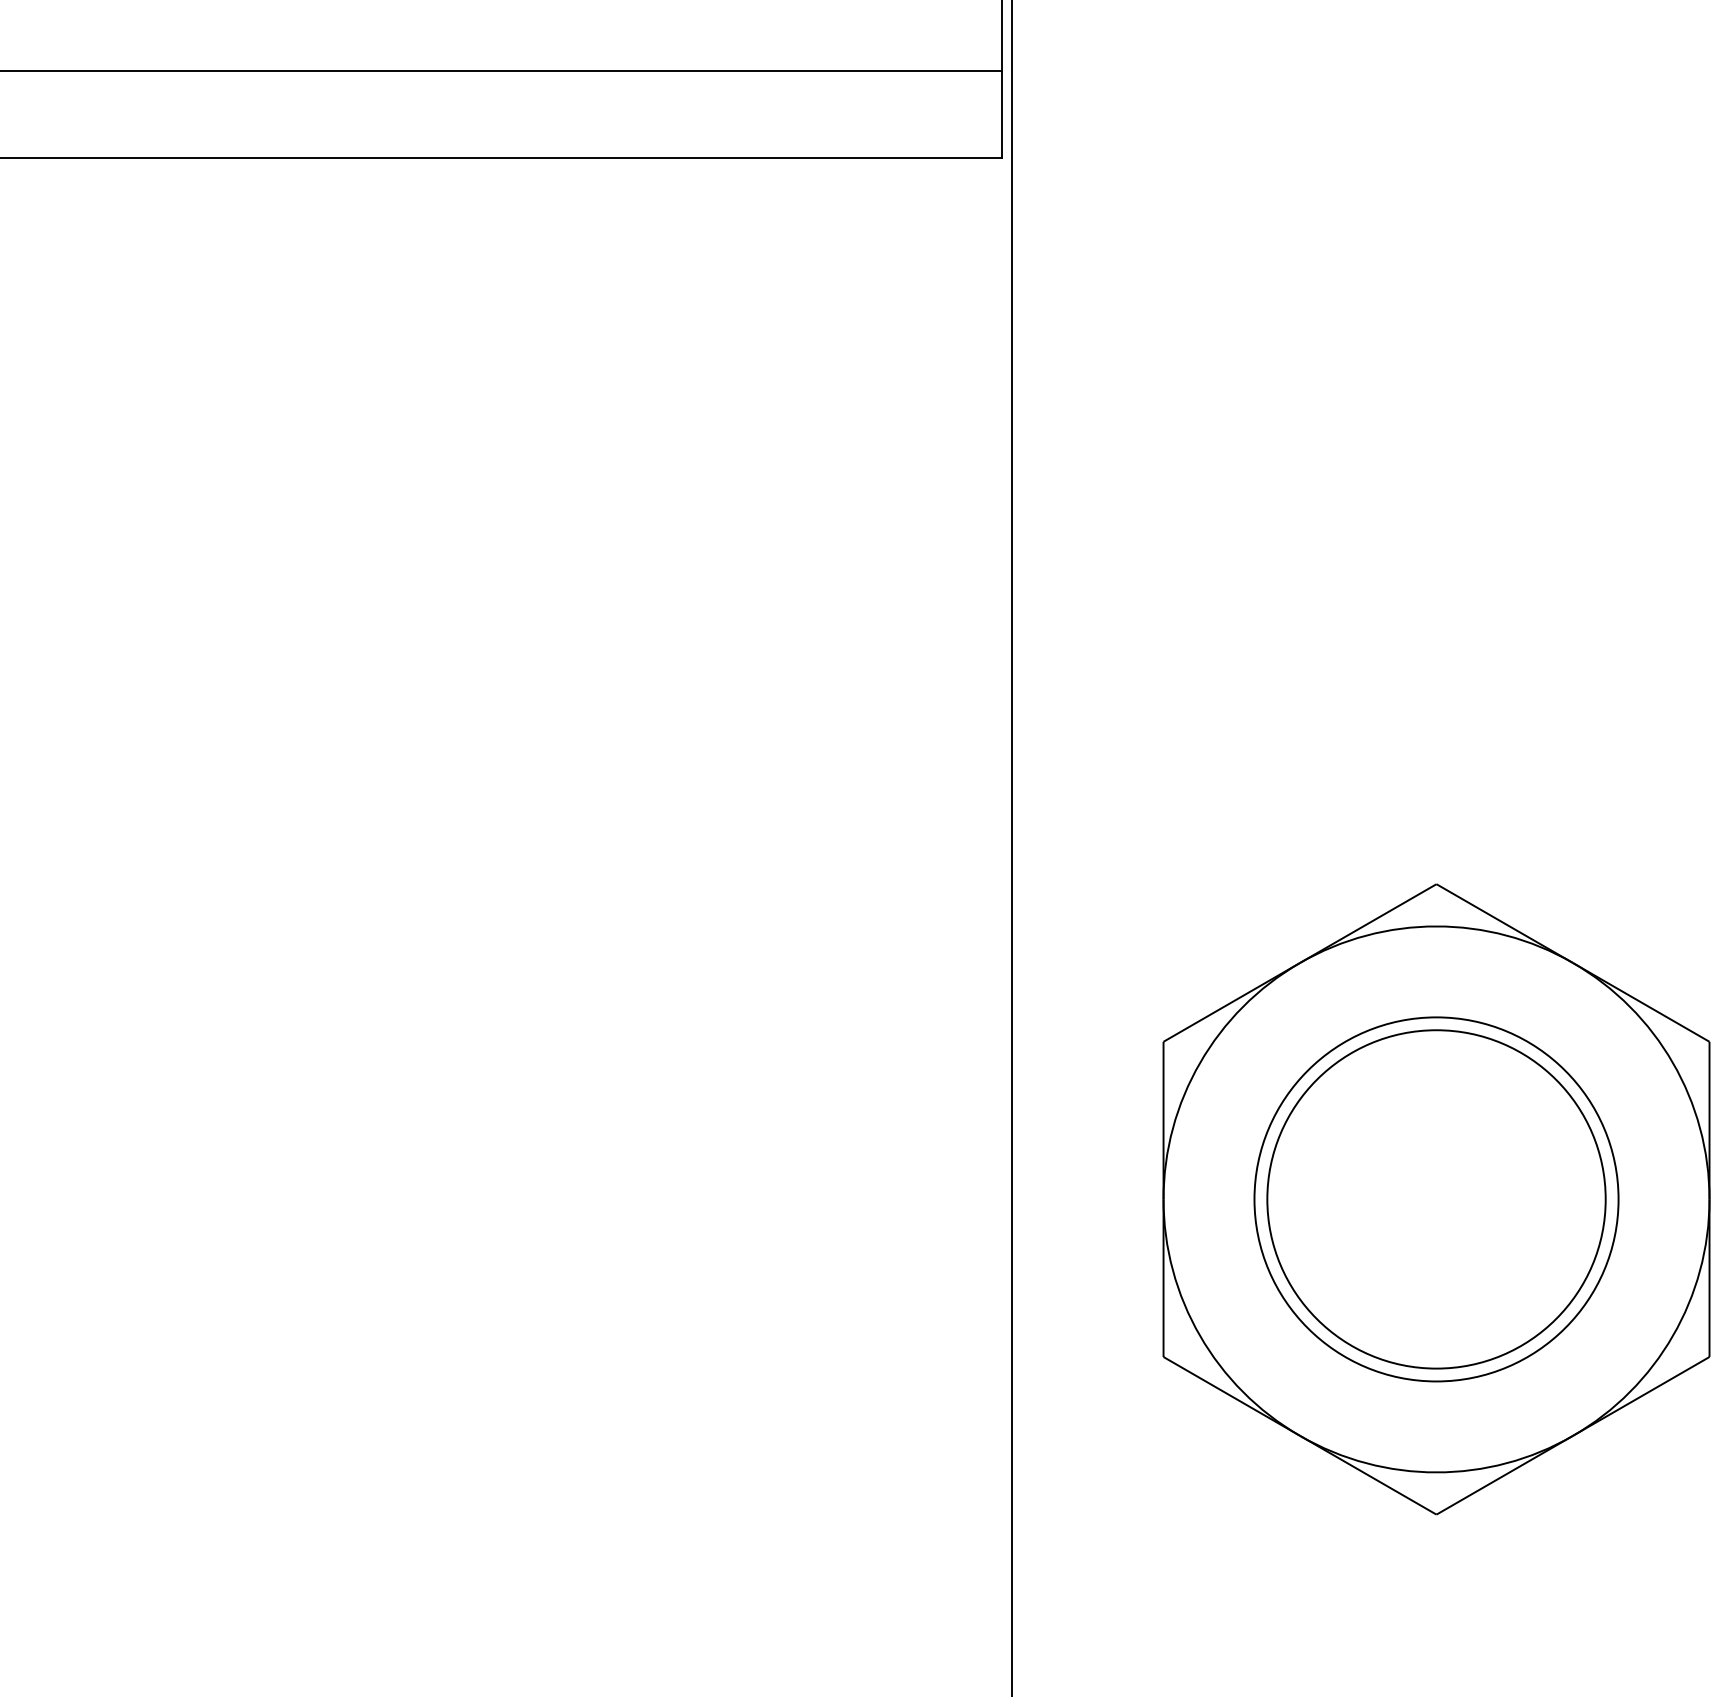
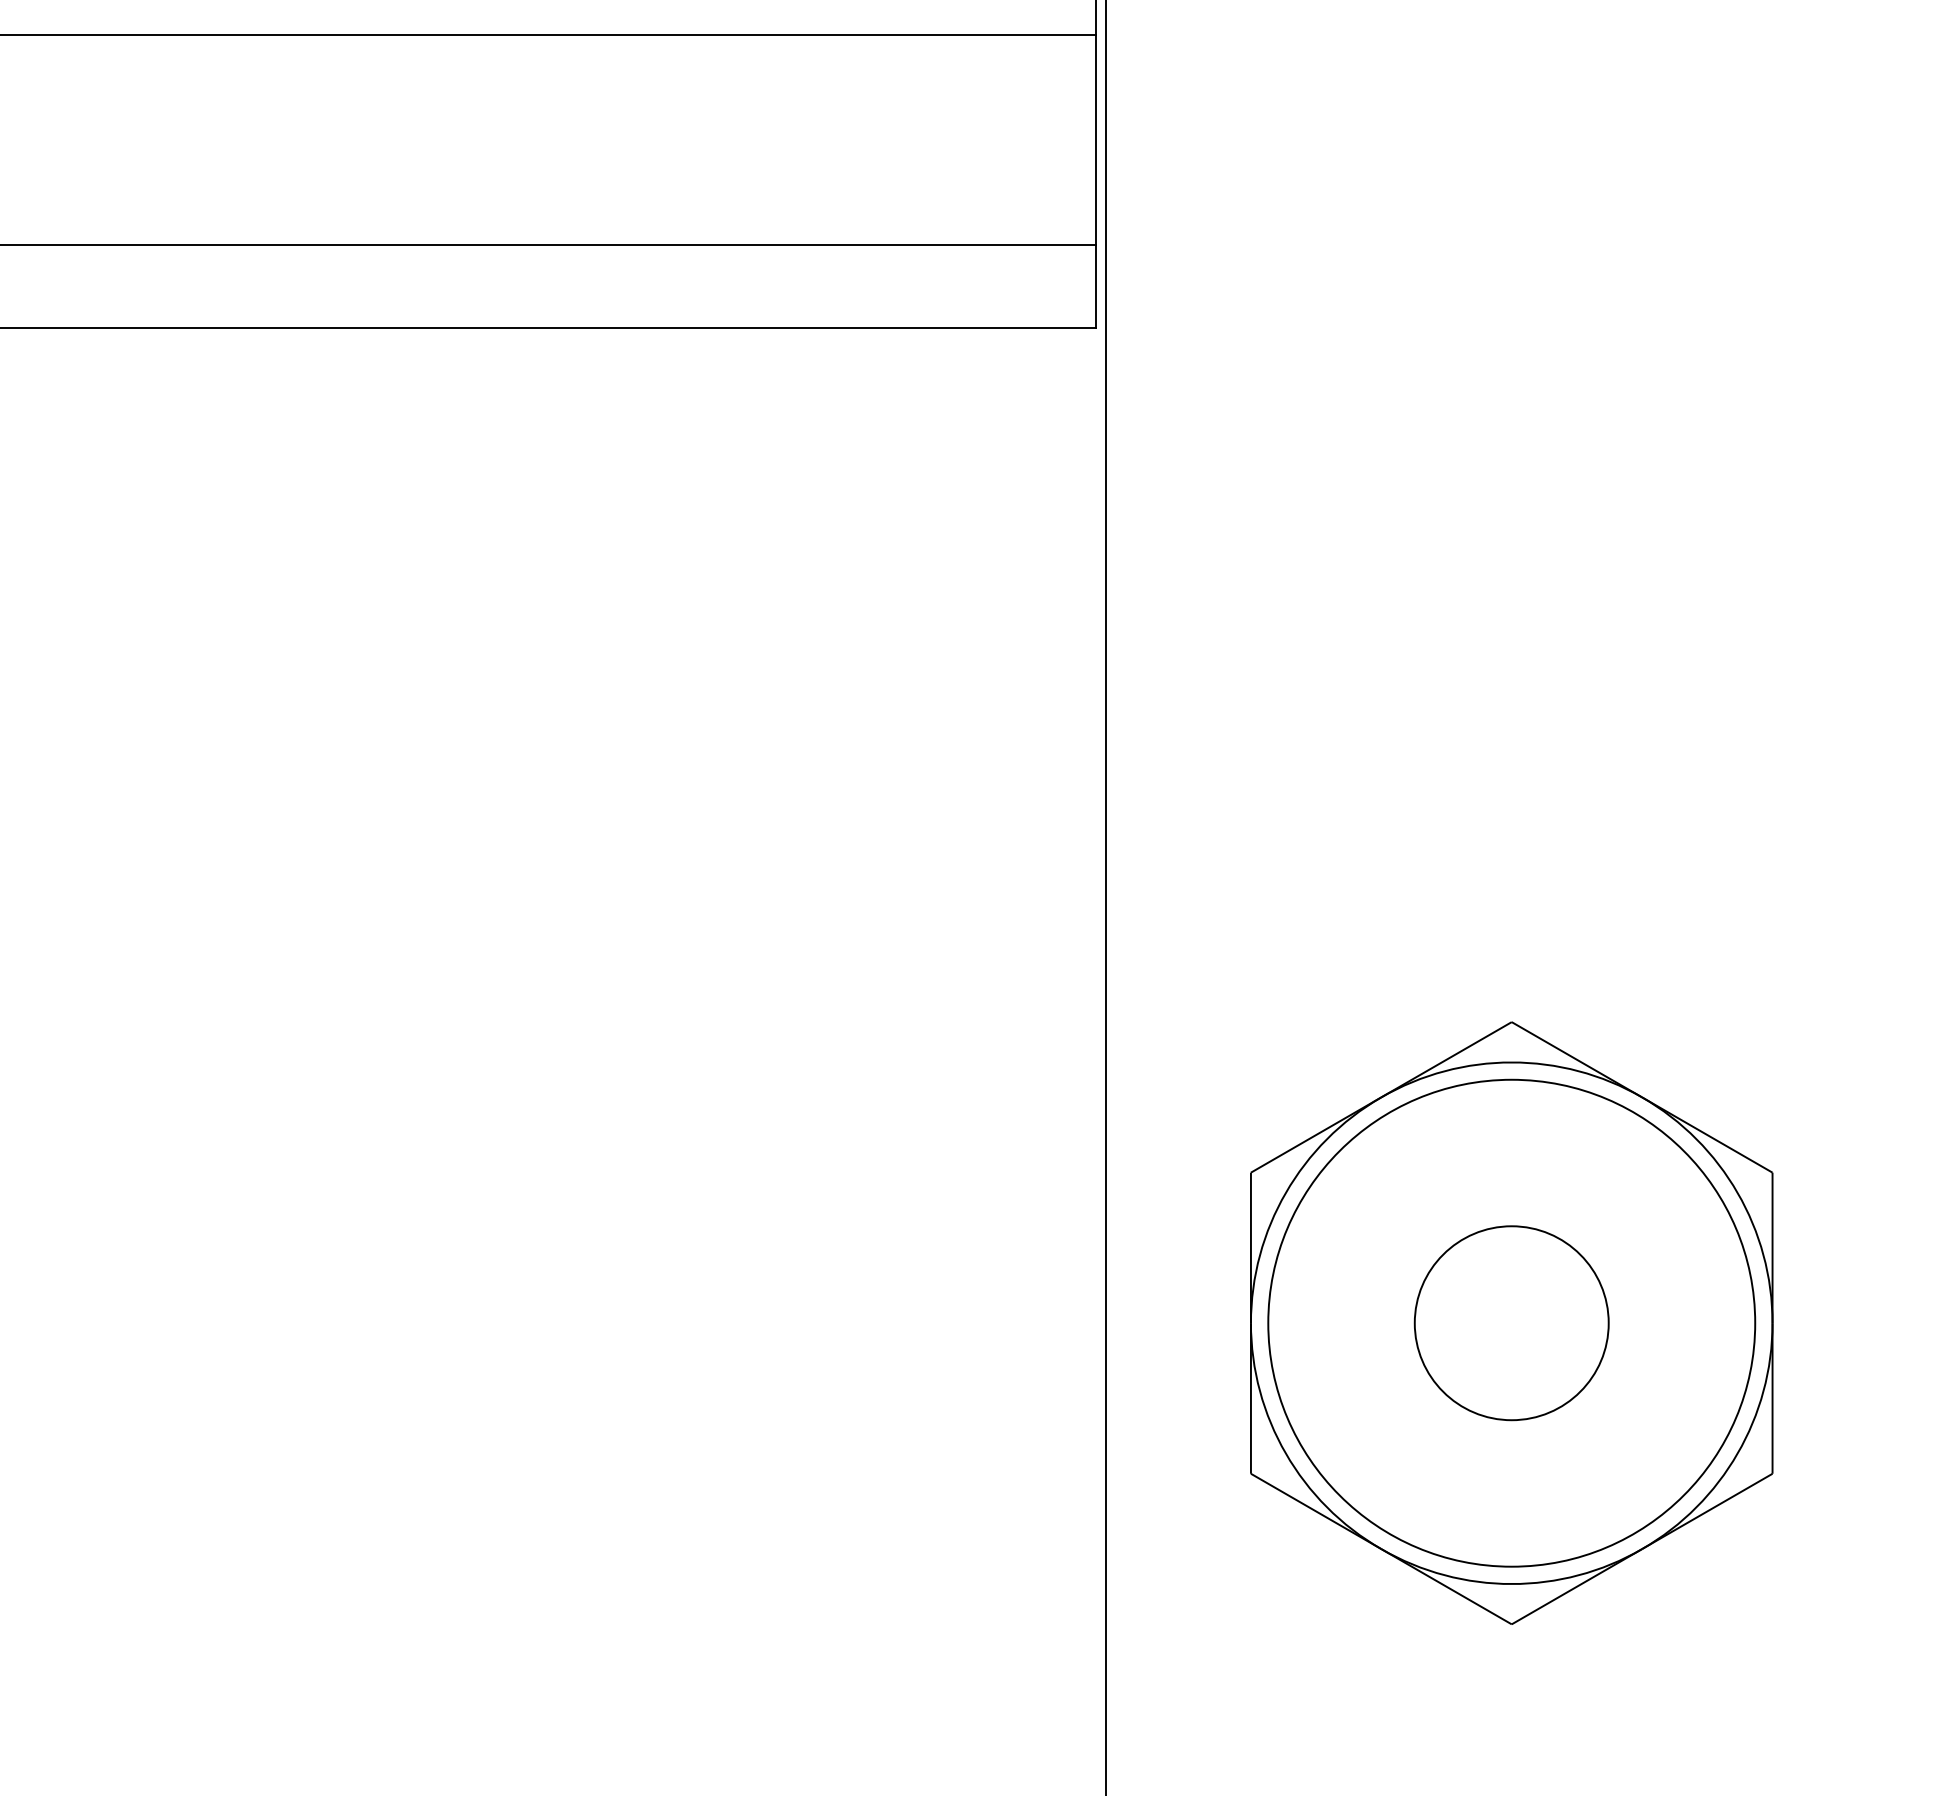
circle: (1436, 1198) -> (1511, 1322), size x0.6
circle: (1436, 1199) -> (1511, 1323), size x1.4

